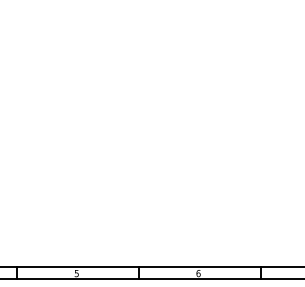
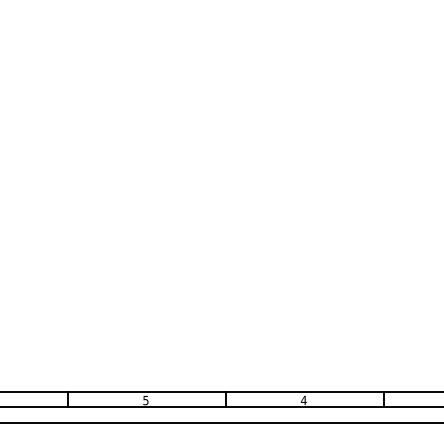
text: (198, 273) -> (303, 400), 6 -> 4

